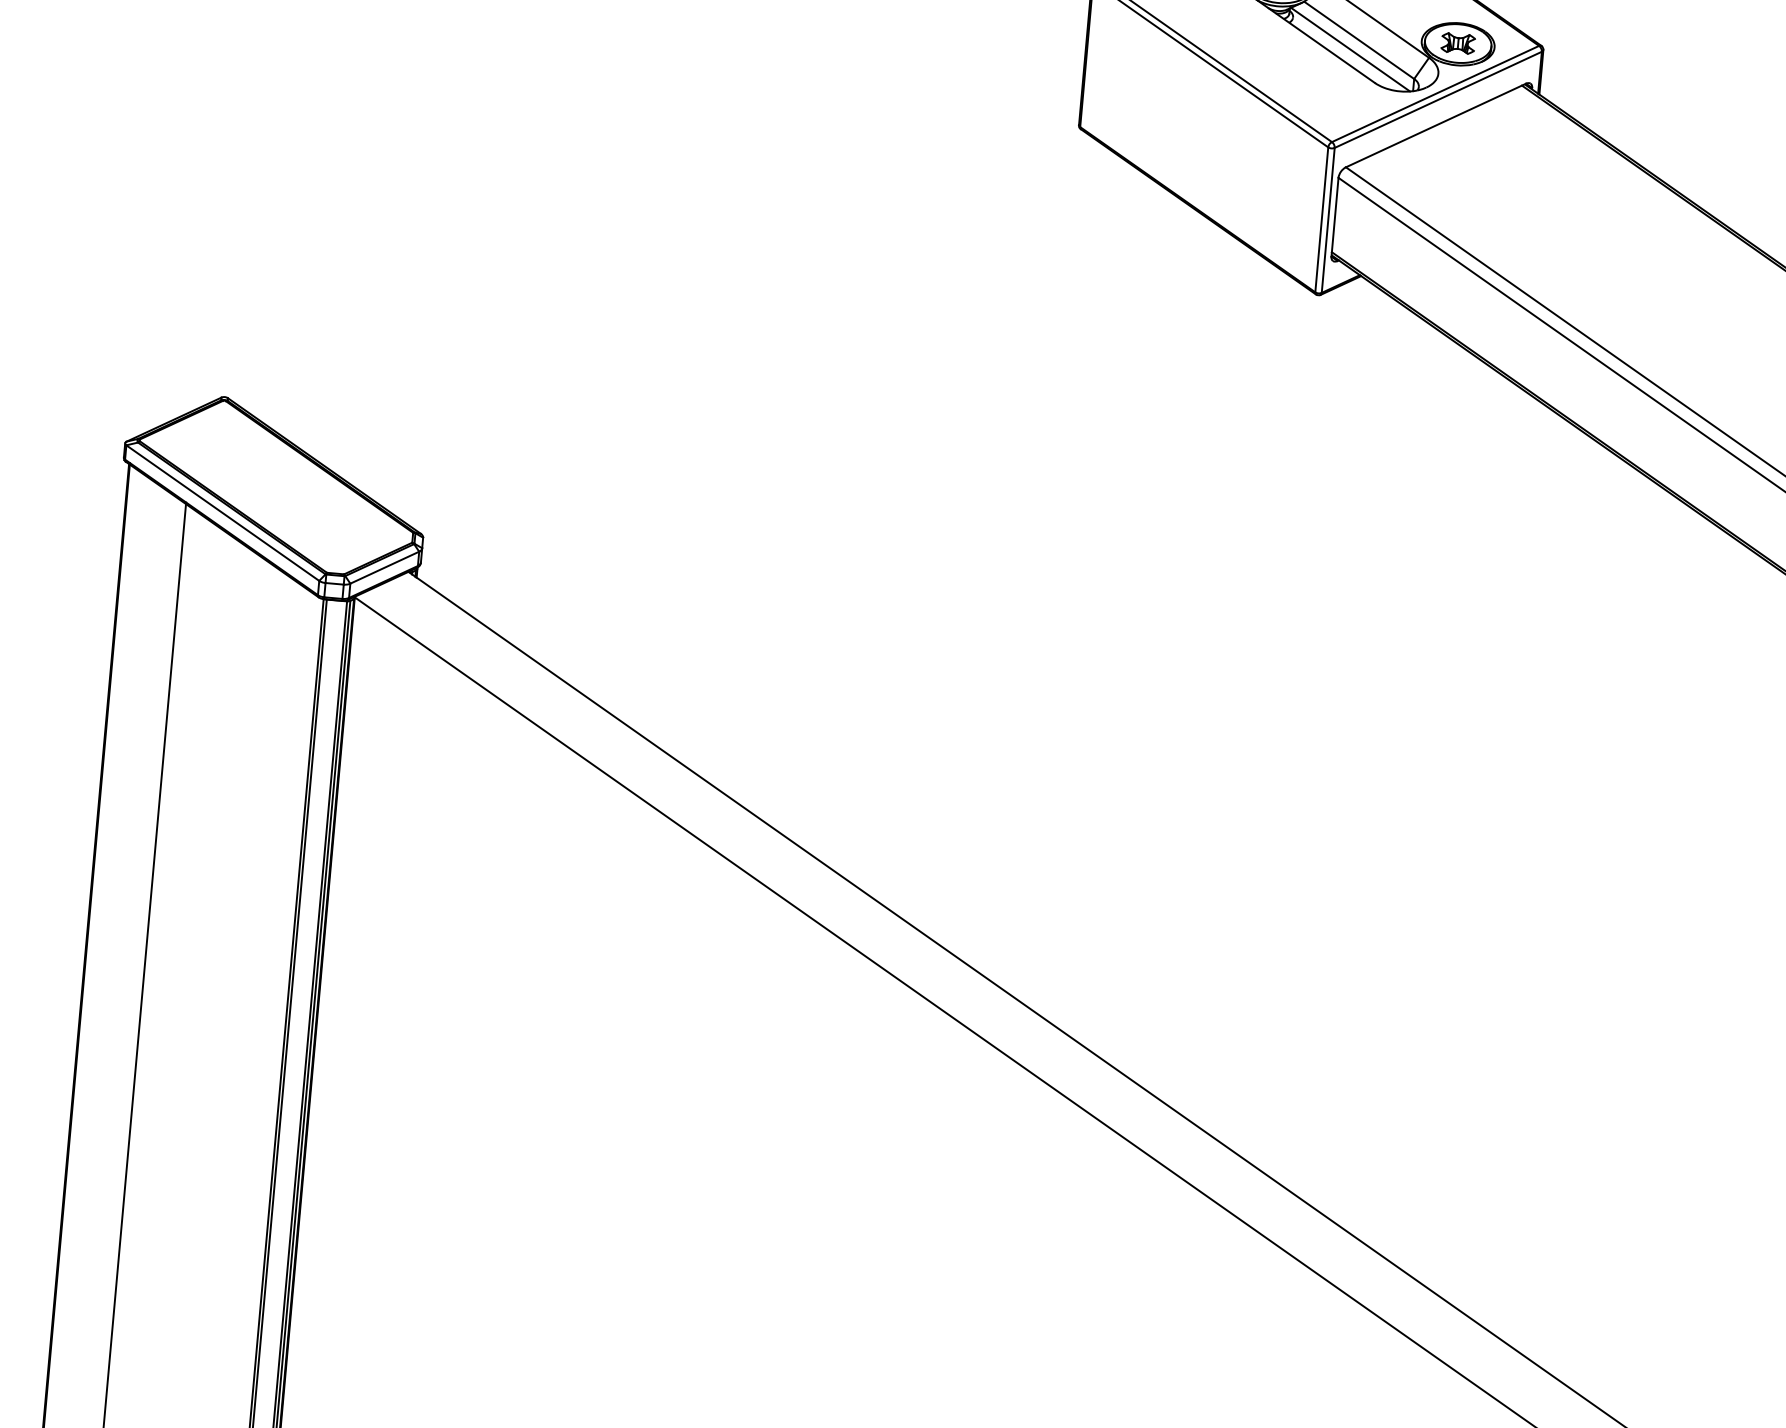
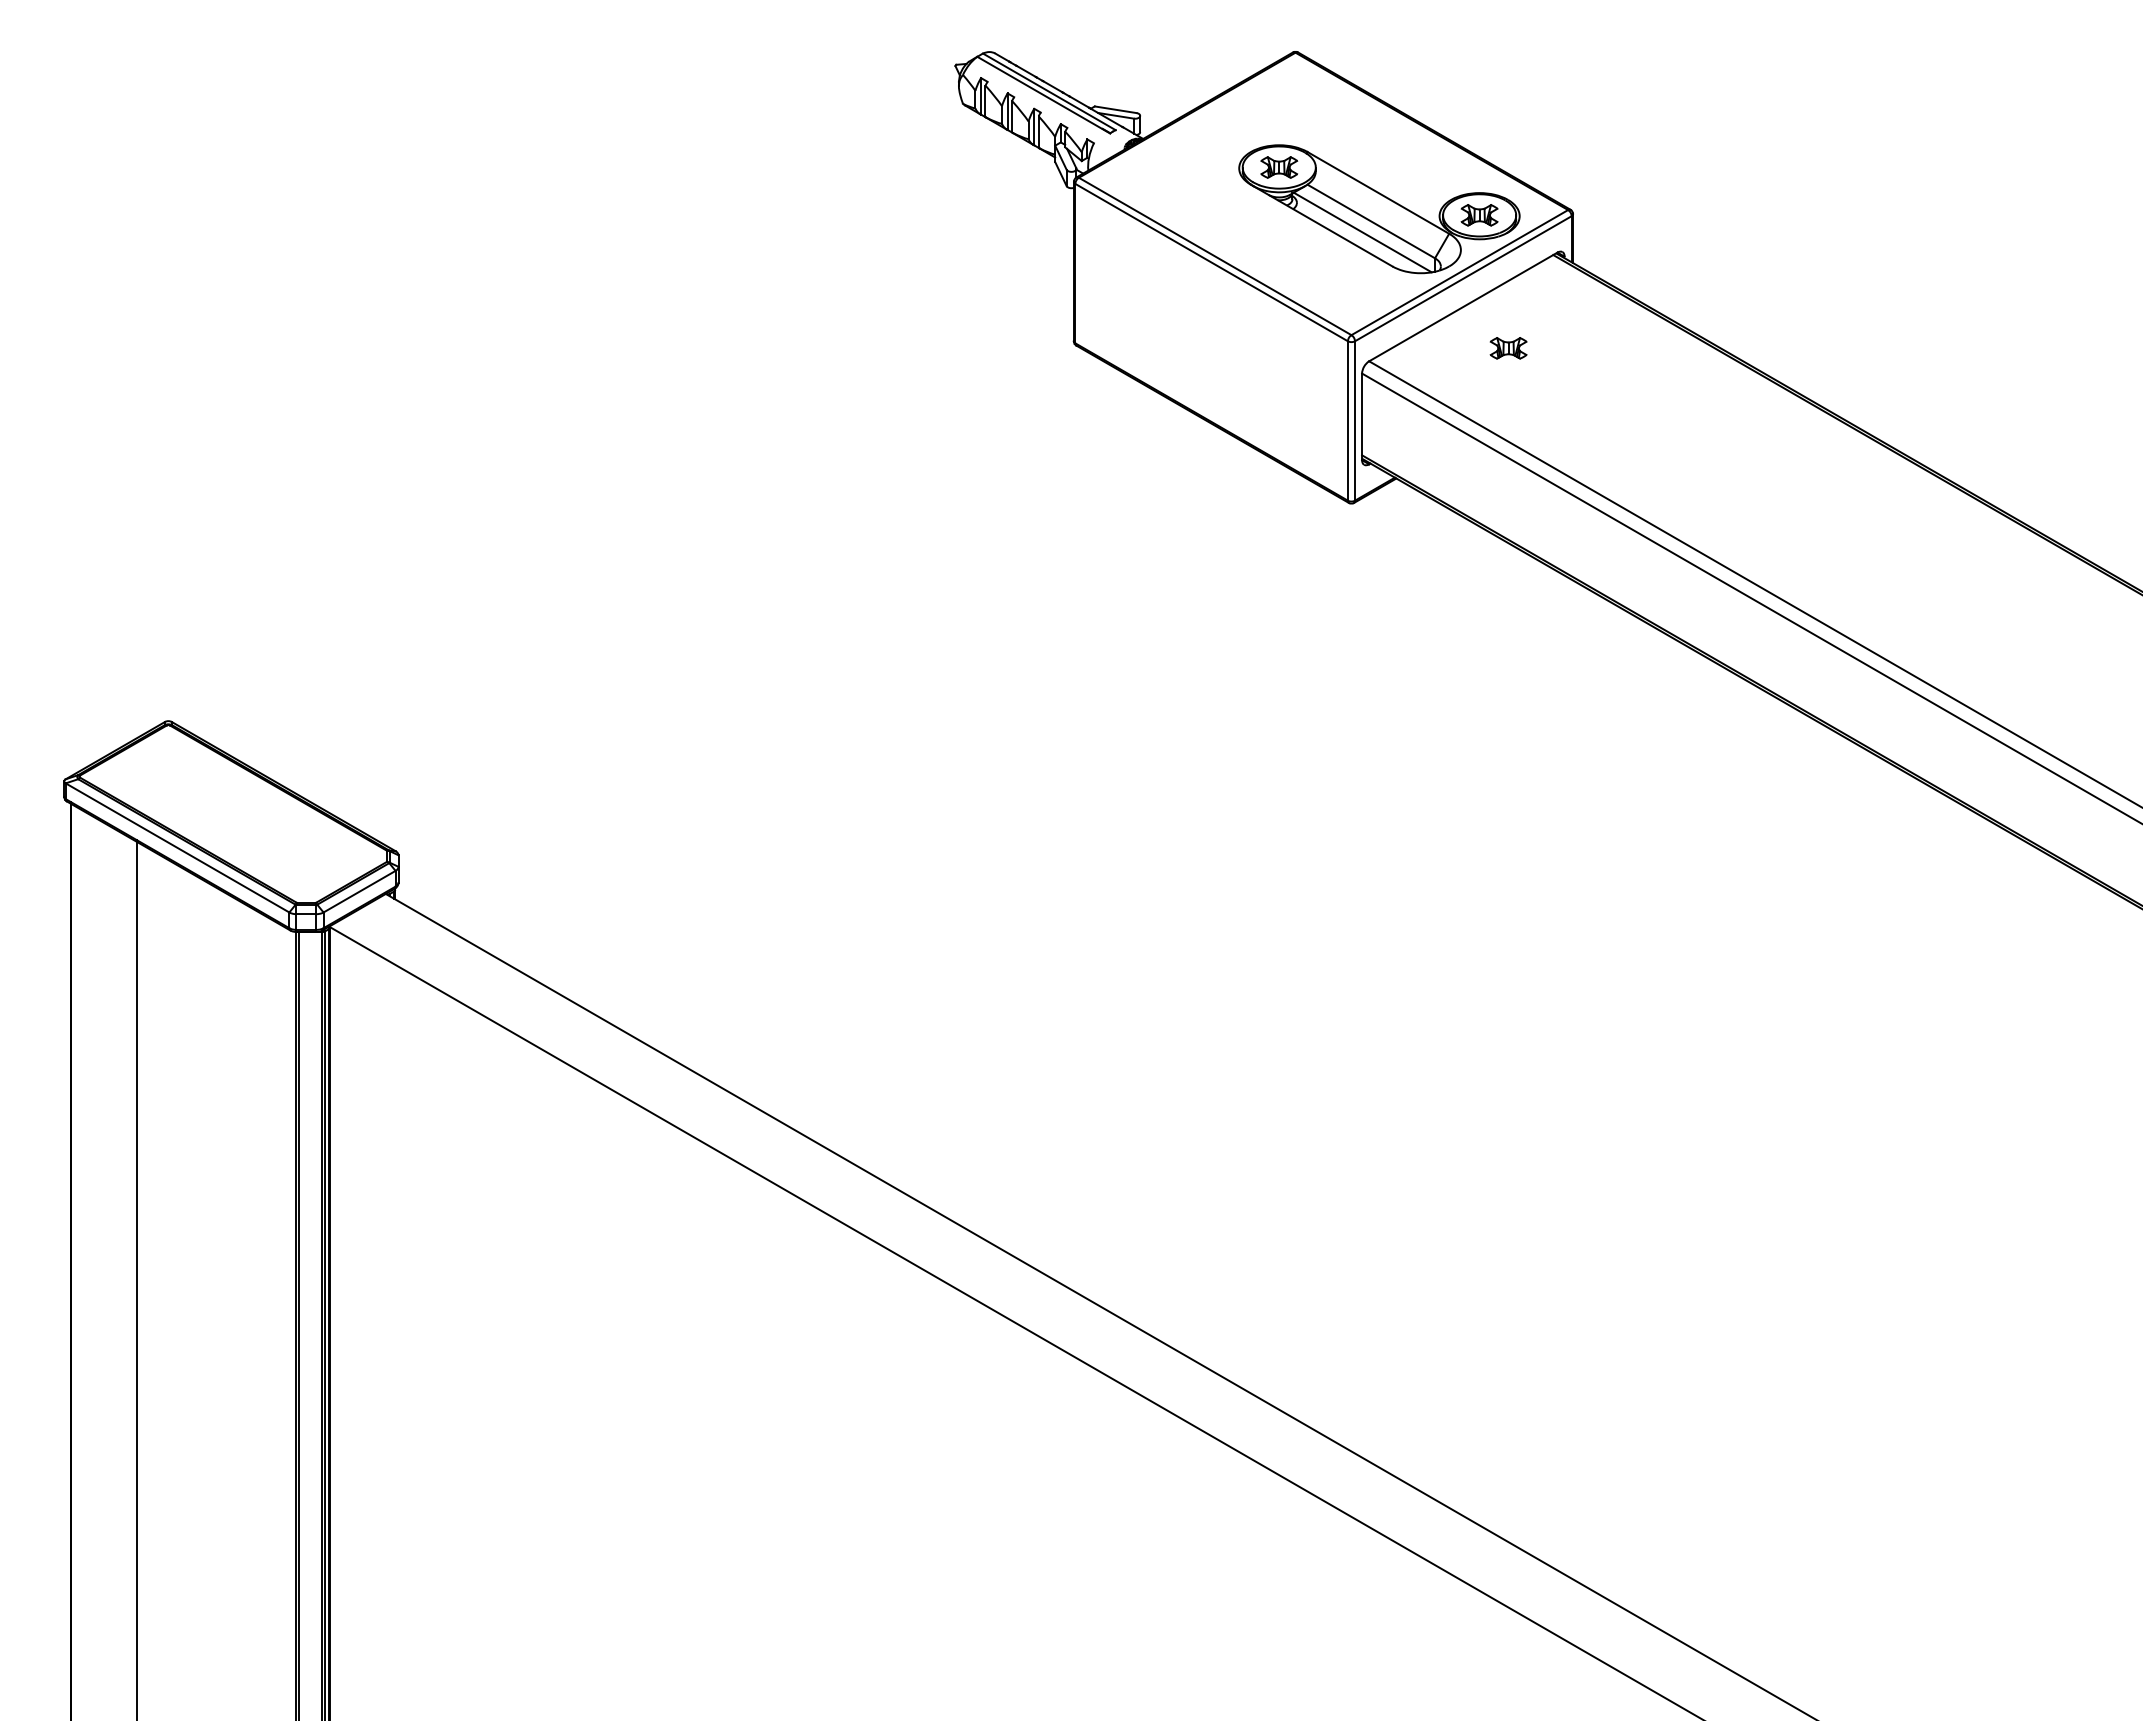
part: (1473, 166) -> (1508, 348), added

